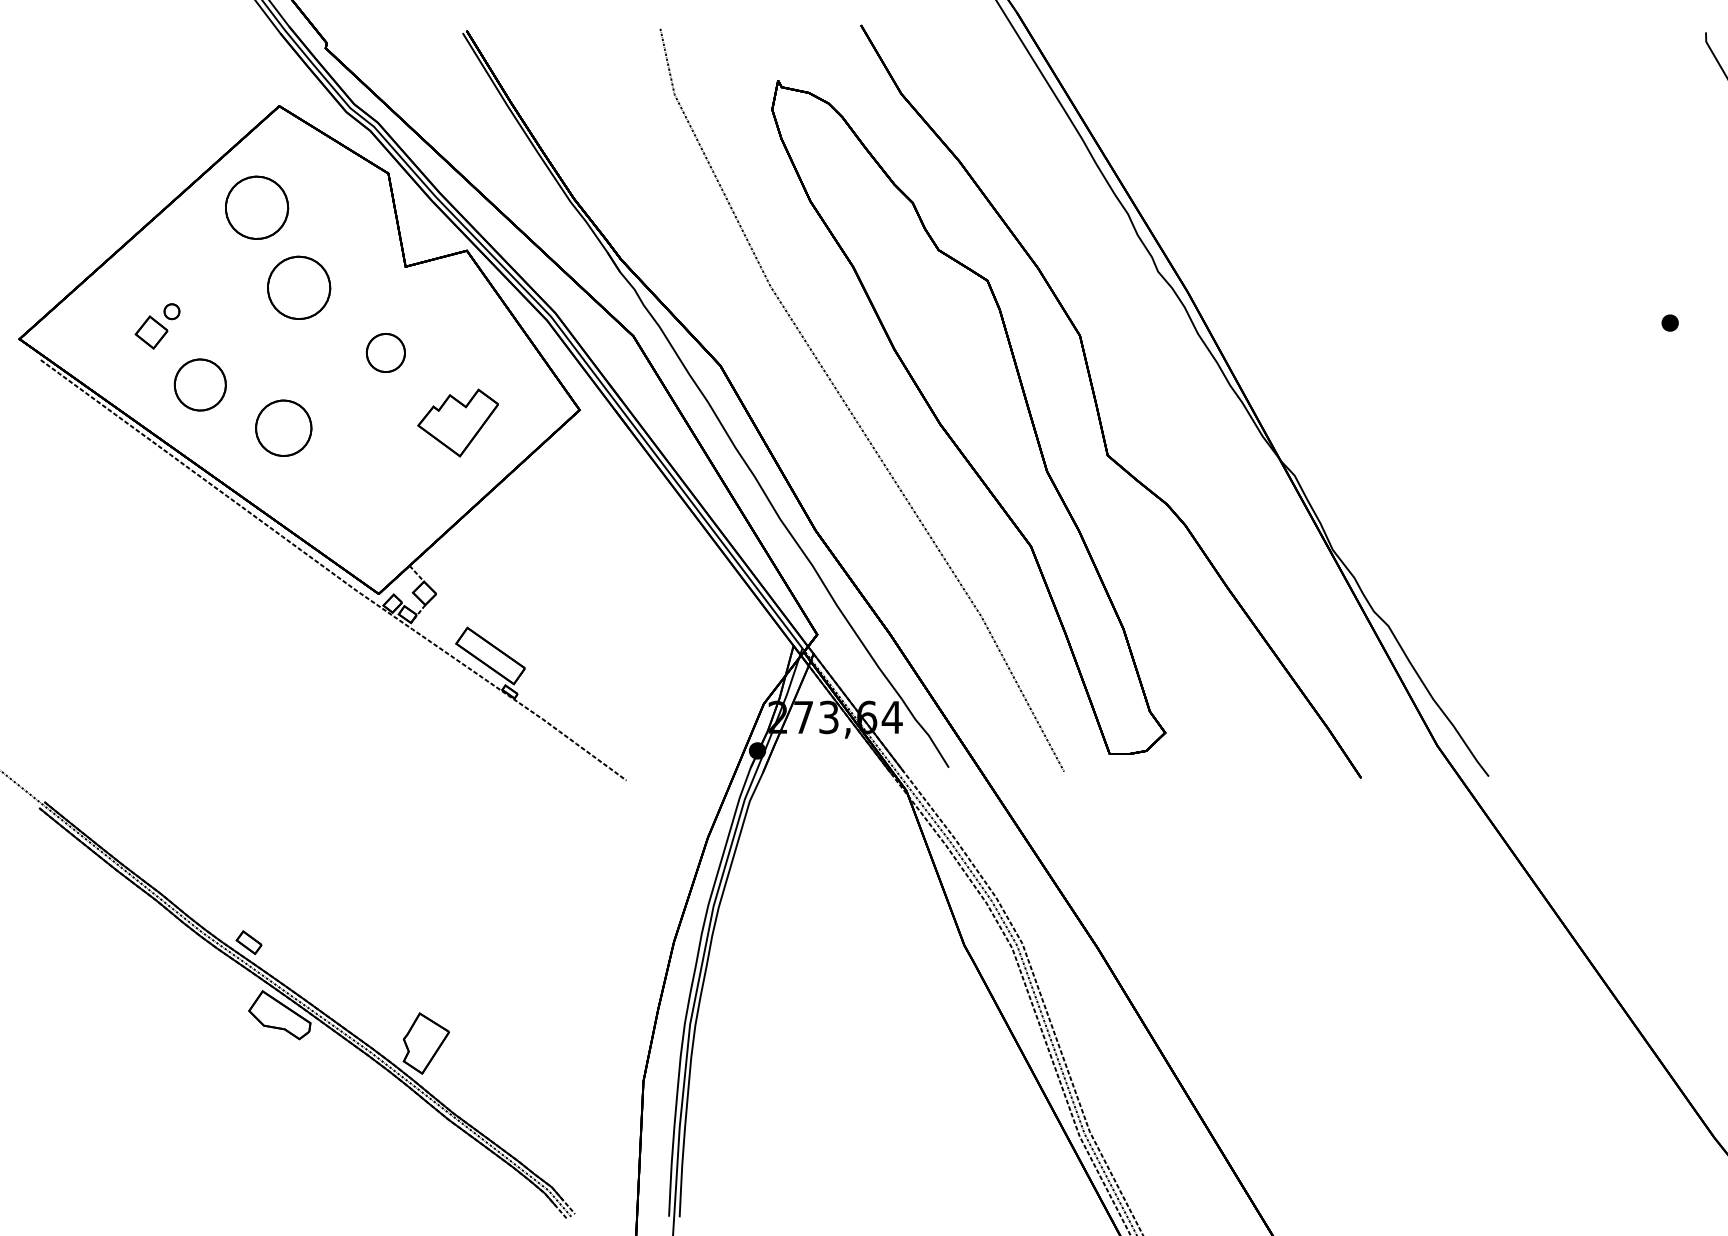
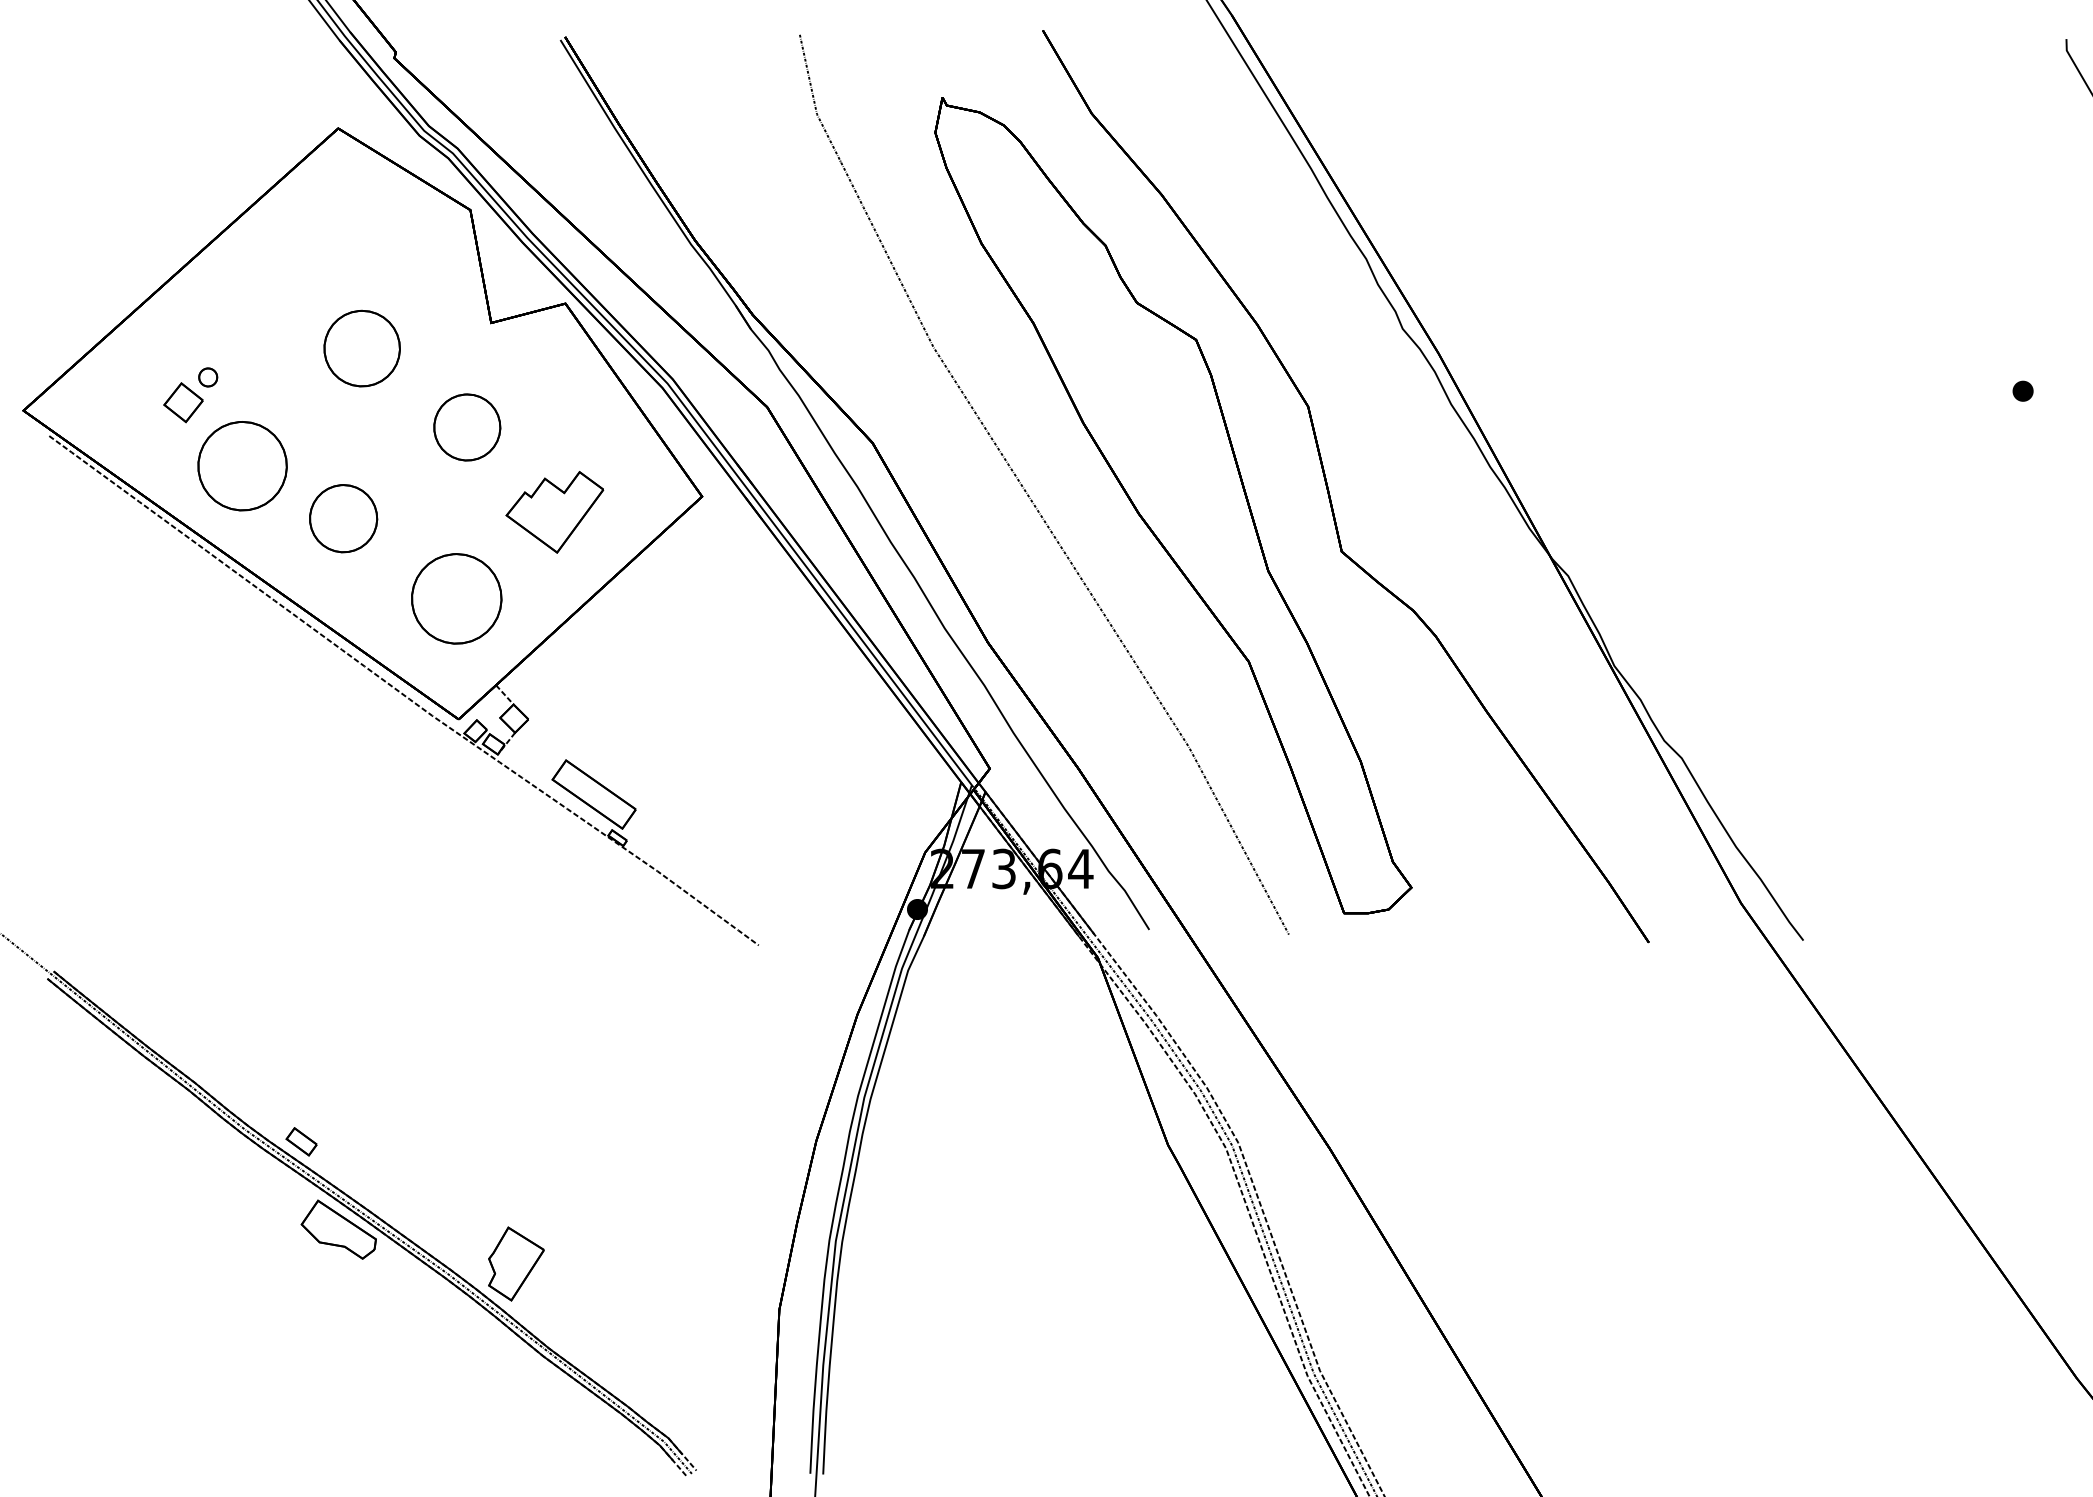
part: (256, 207) -> (310, 251), removed
part: (386, 353) -> (467, 427), size x1.43
part: (200, 385) -> (242, 466), size x1.43
part: (376, 494) -> (456, 598), added

